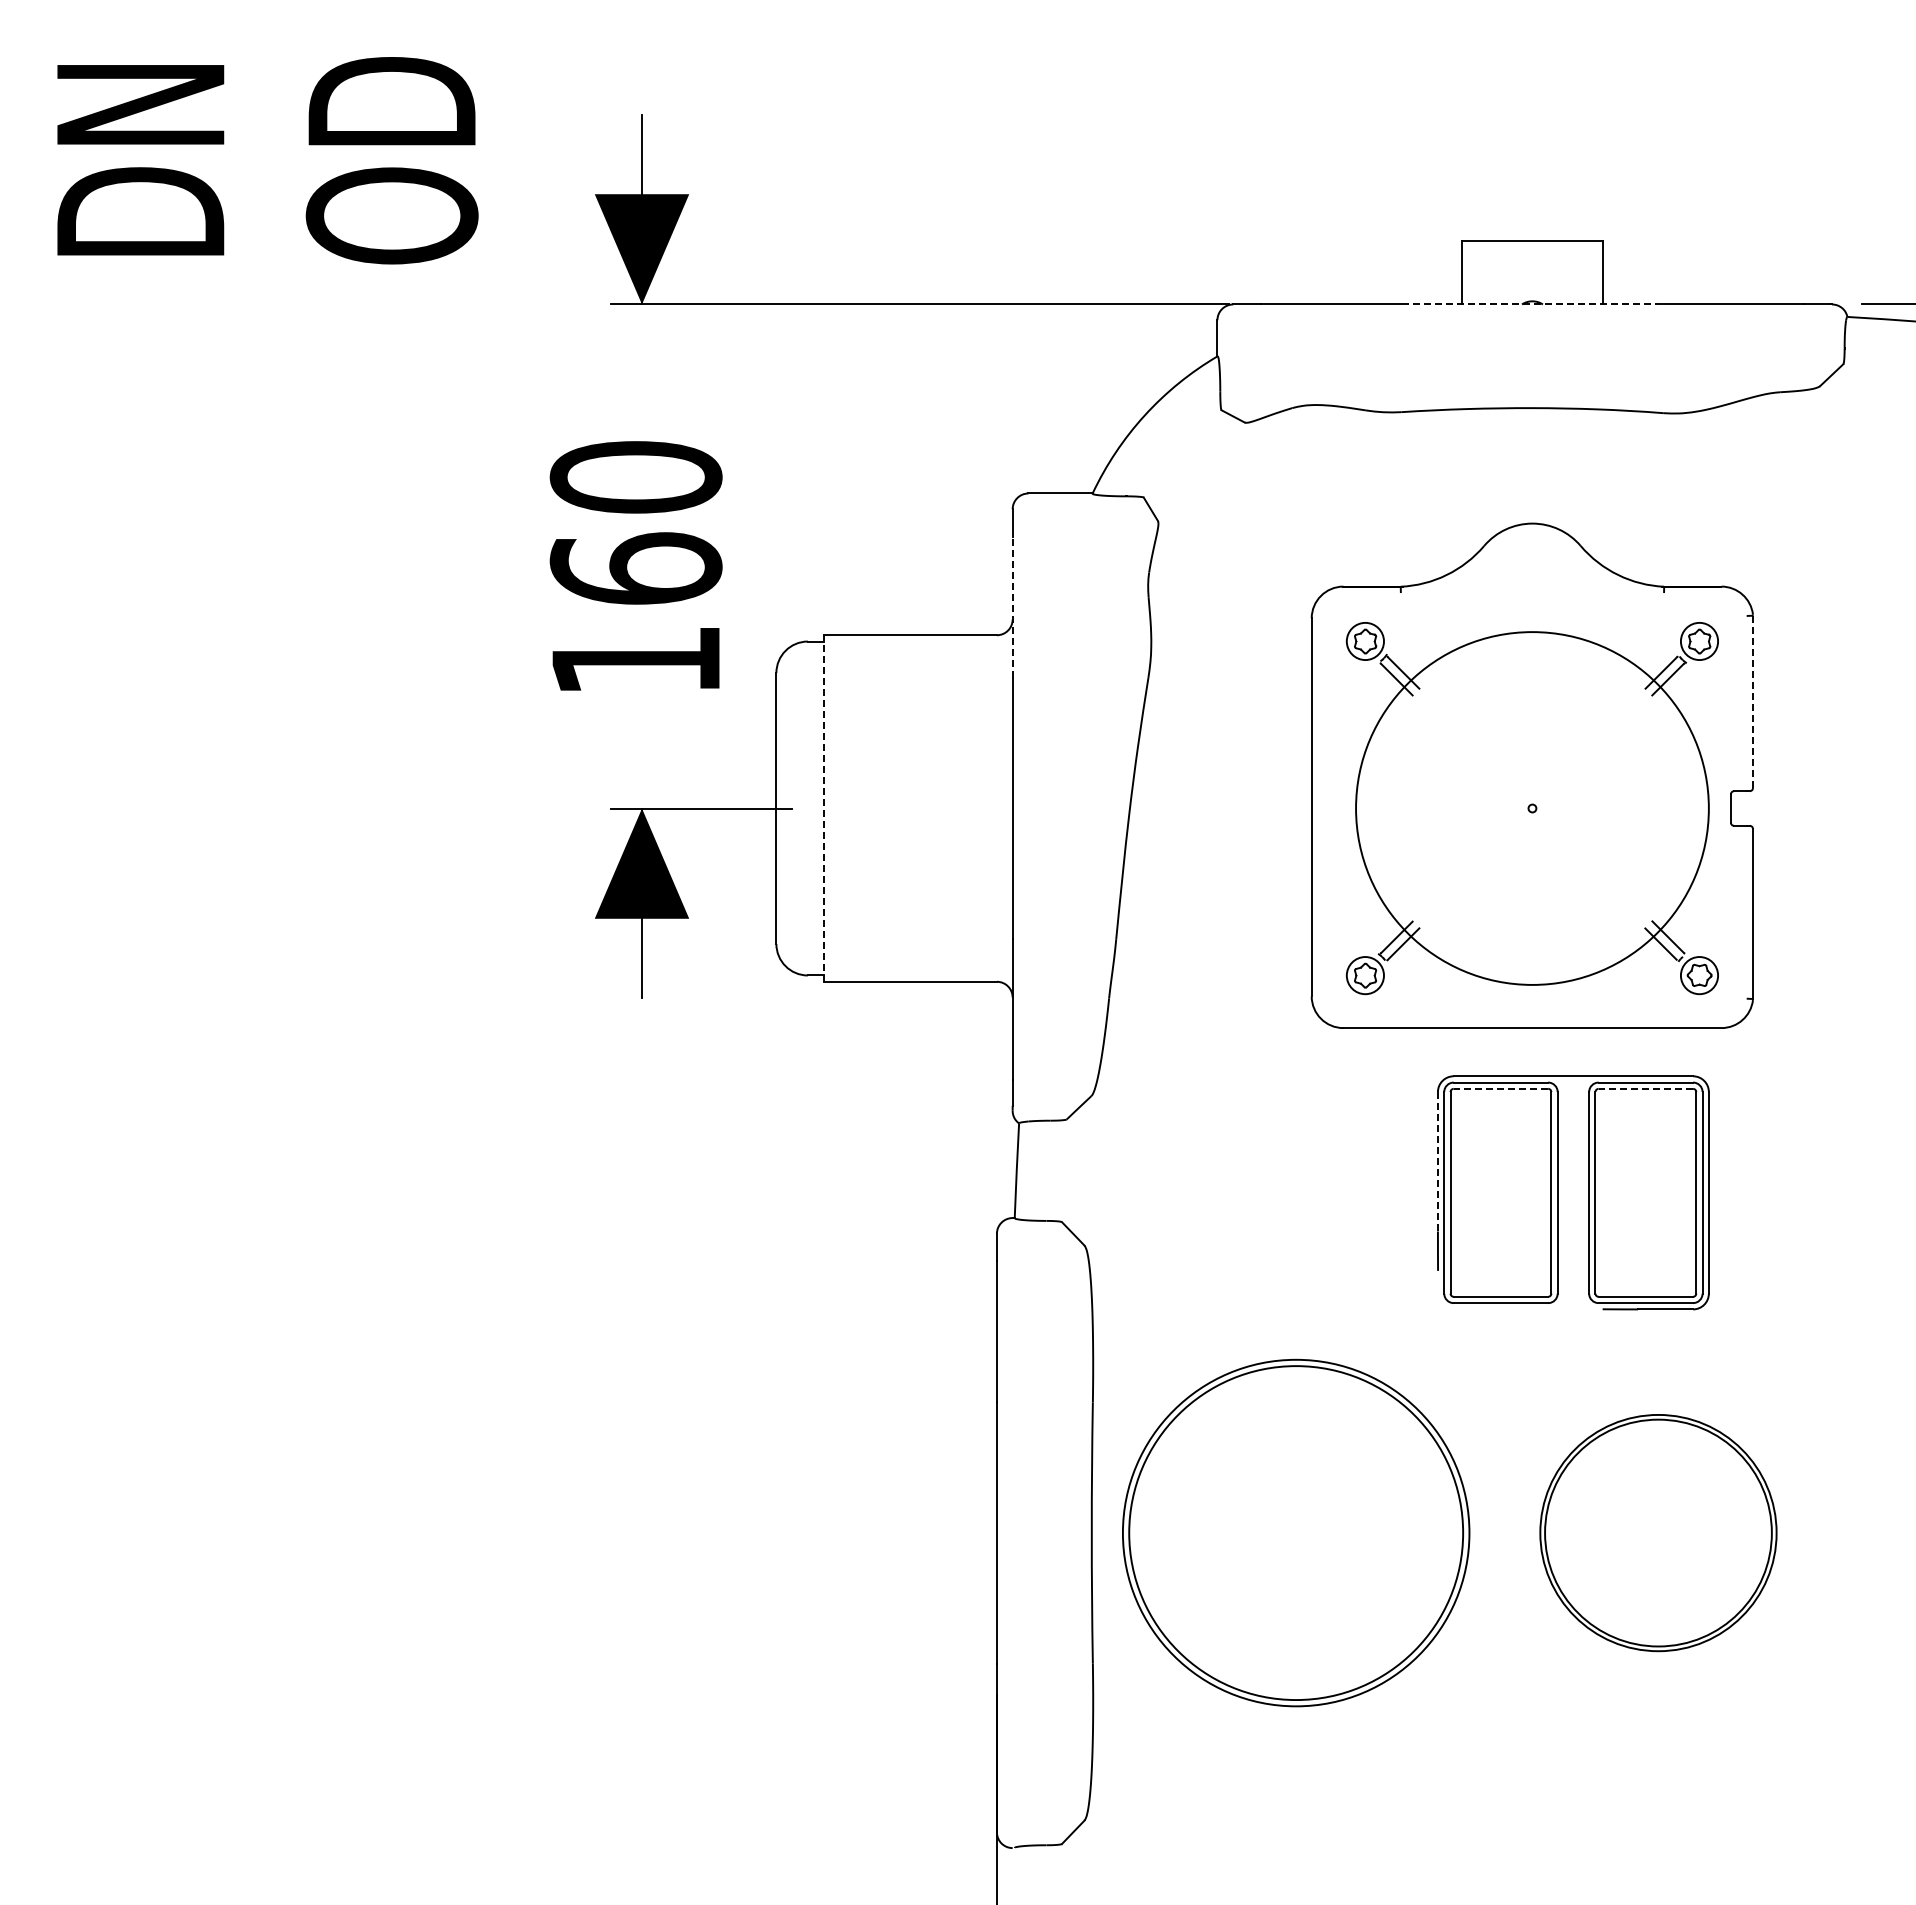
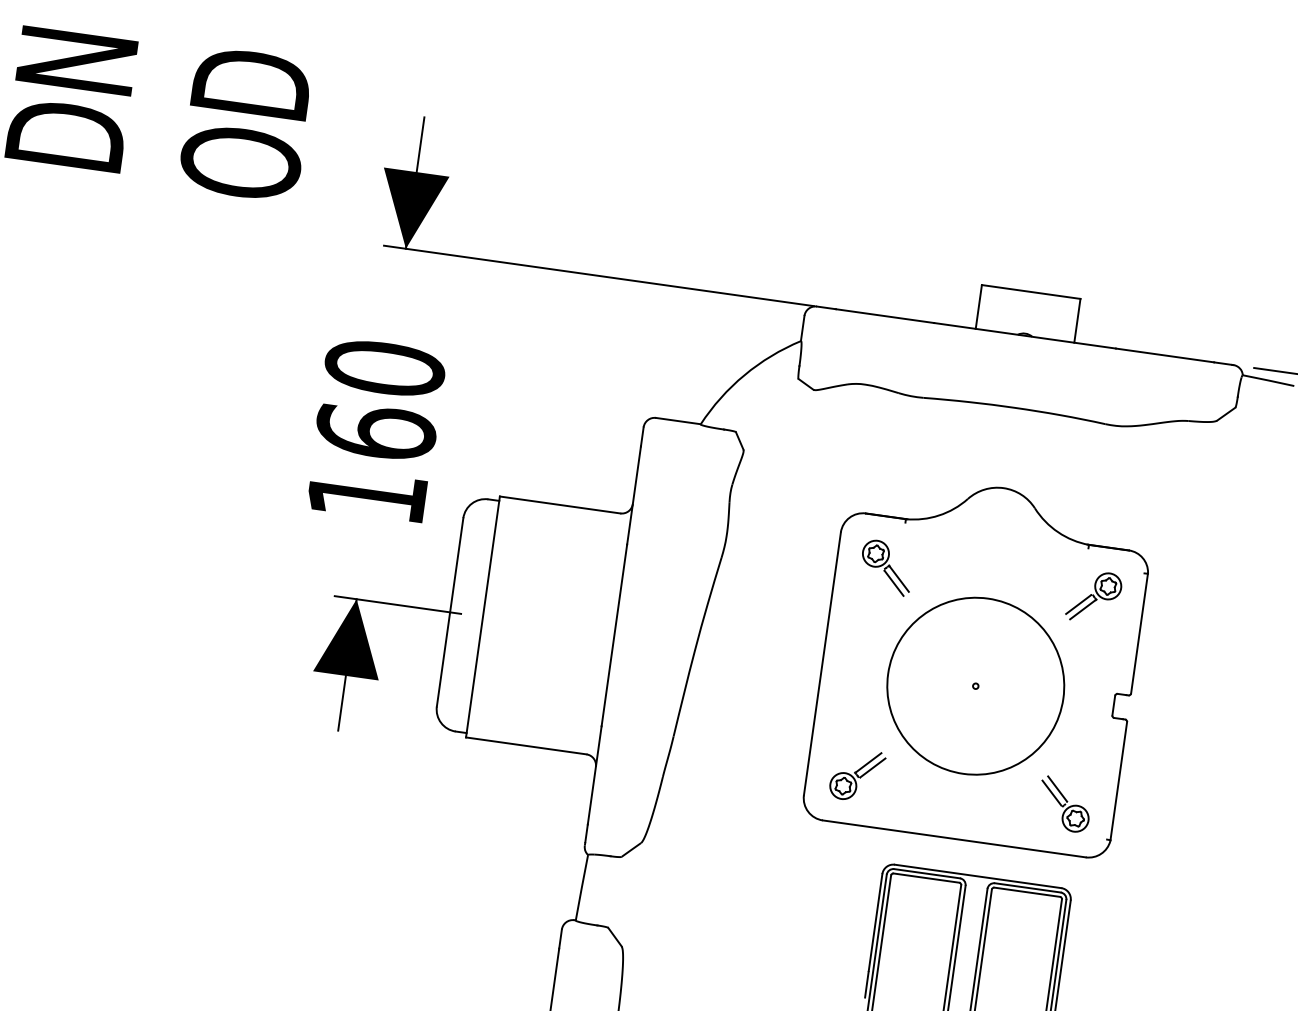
line: (1532, 304) -> (1025, 335), dashed -> solid
line: (1012, 607) -> (633, 495), dashed -> solid
line: (1752, 702) -> (1139, 634), dashed -> solid
line: (823, 808) -> (482, 616), dashed -> solid
circle: (1532, 808) -> (975, 686), size x0.71
line: (1500, 1088) -> (926, 877), dashed -> solid
line: (1645, 1088) -> (1027, 891), dashed -> solid
line: (1437, 1161) -> (875, 922), dashed -> solid

